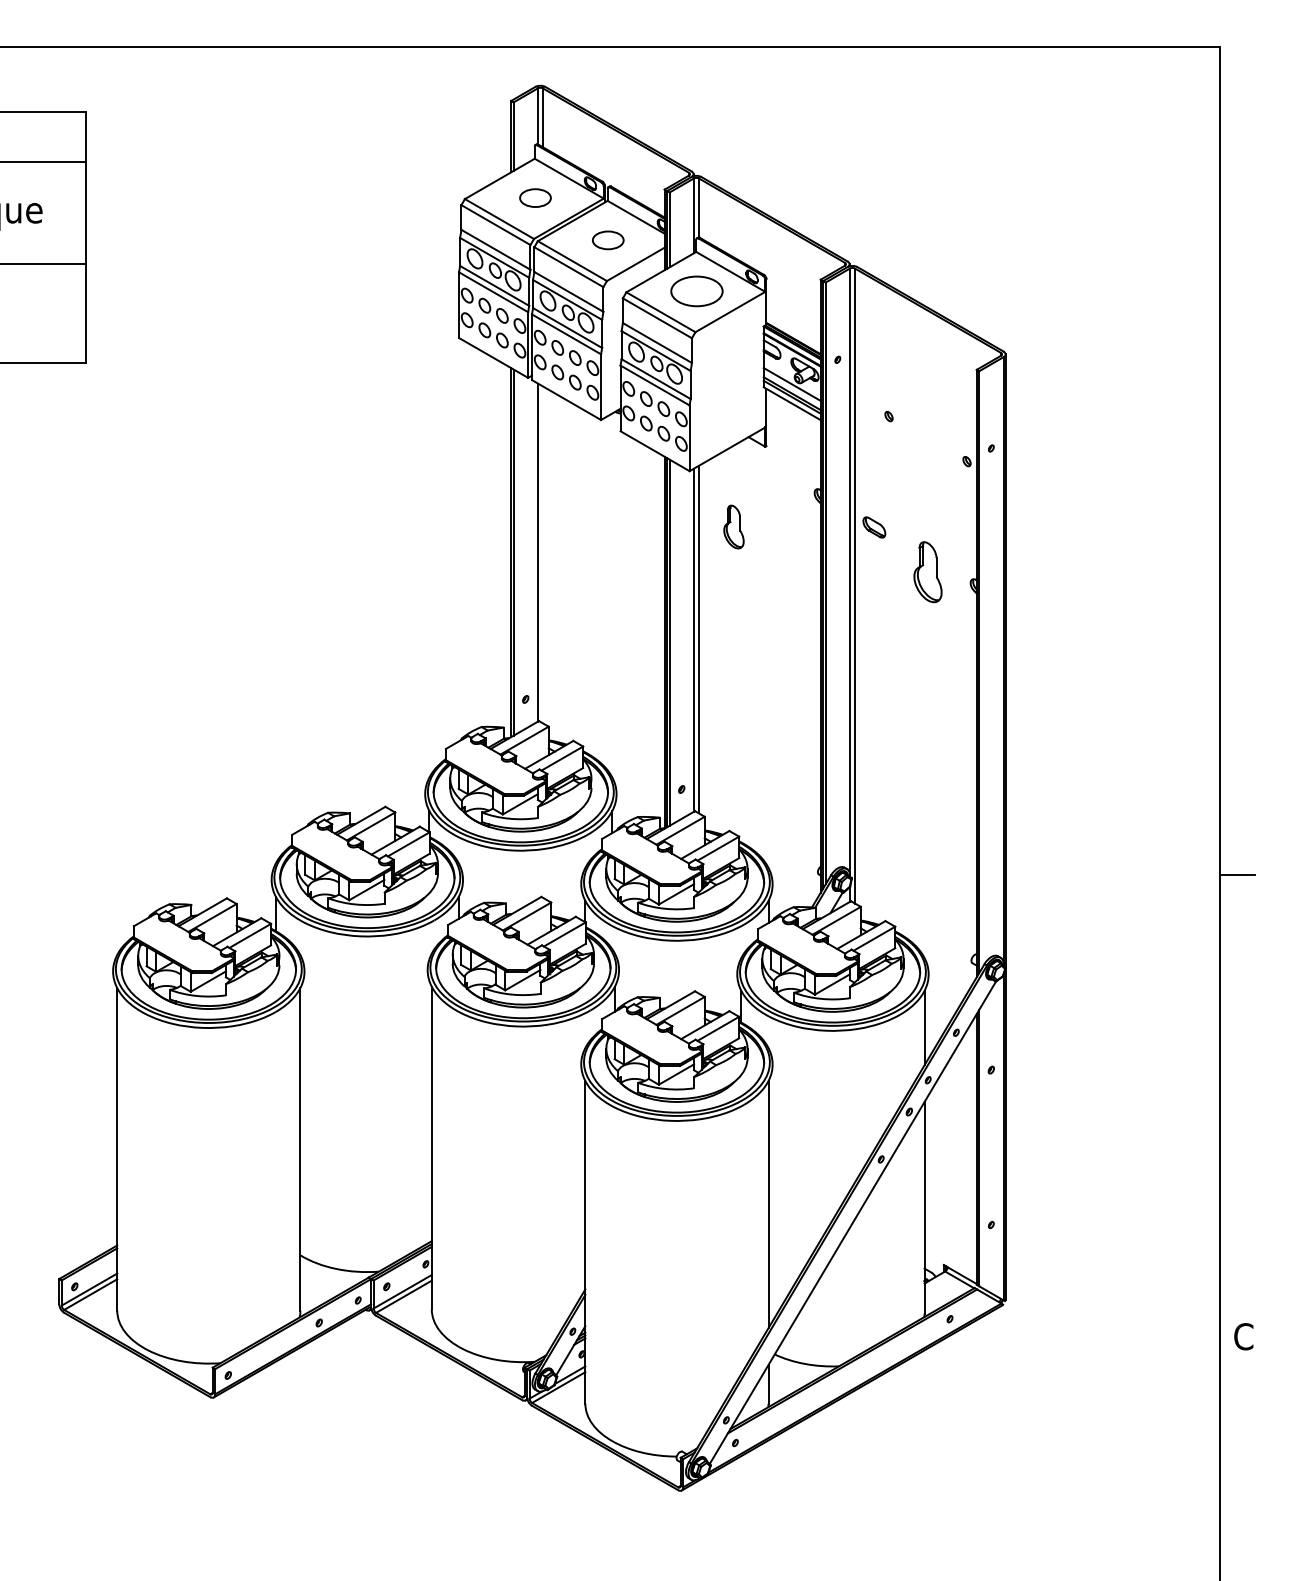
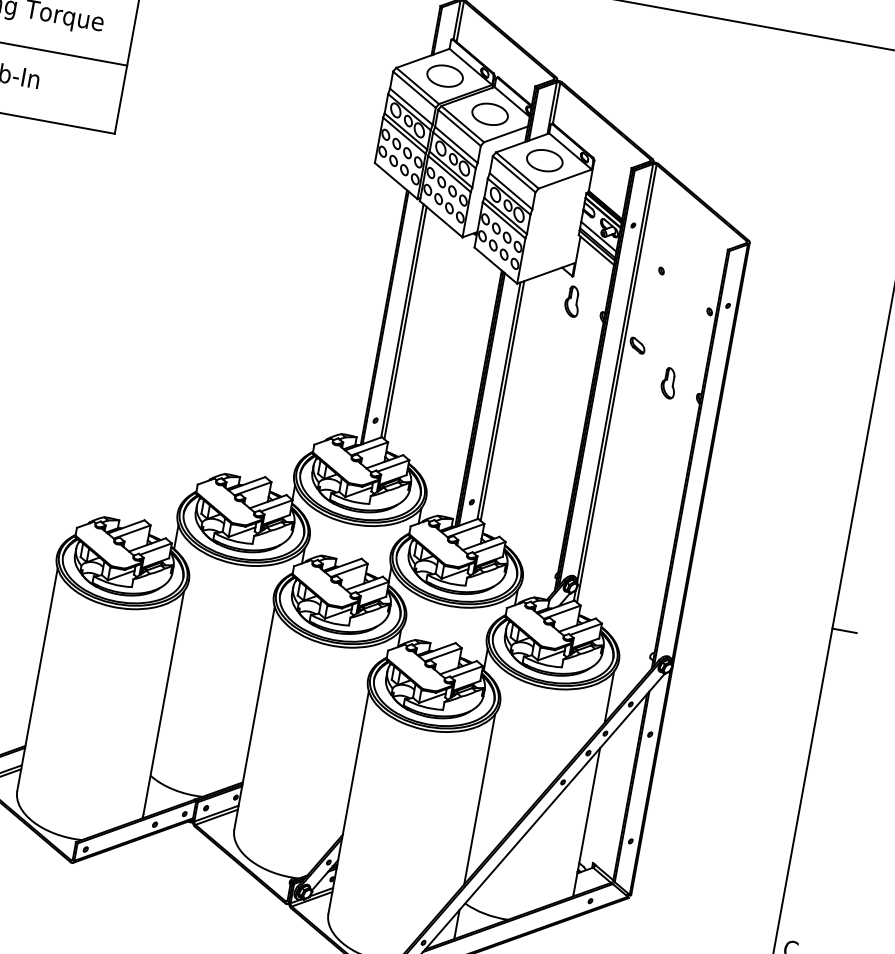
part: (535, 197) -> (445, 75), size x1.67
part: (607, 240) -> (489, 114), size x1.67
part: (733, 526) -> (572, 301), moved
line: (542, 554) -> (405, 322), added
part: (927, 571) -> (668, 382), size x0.71

